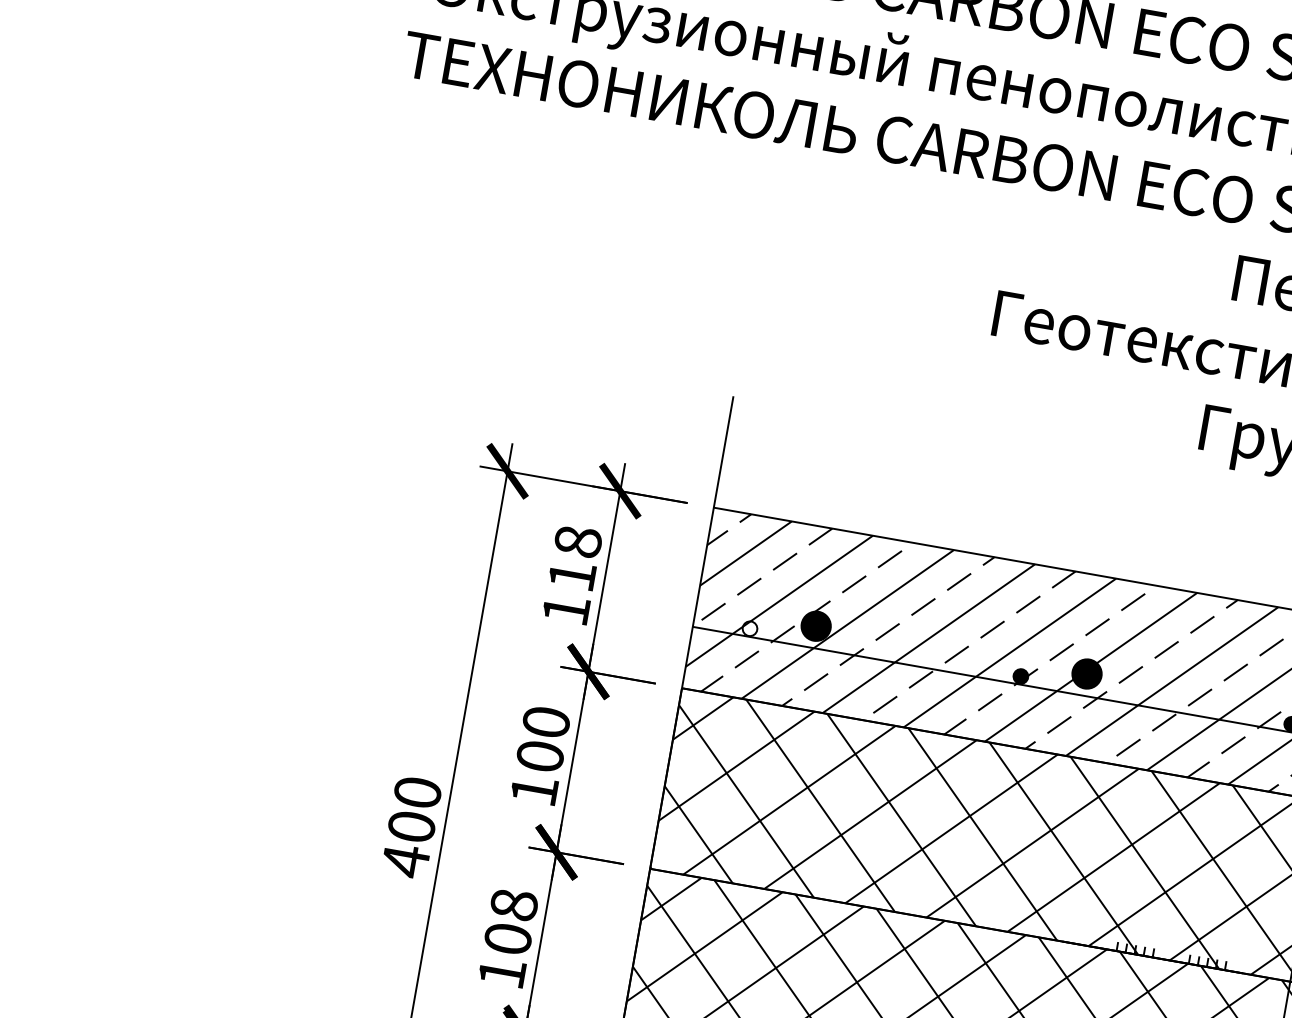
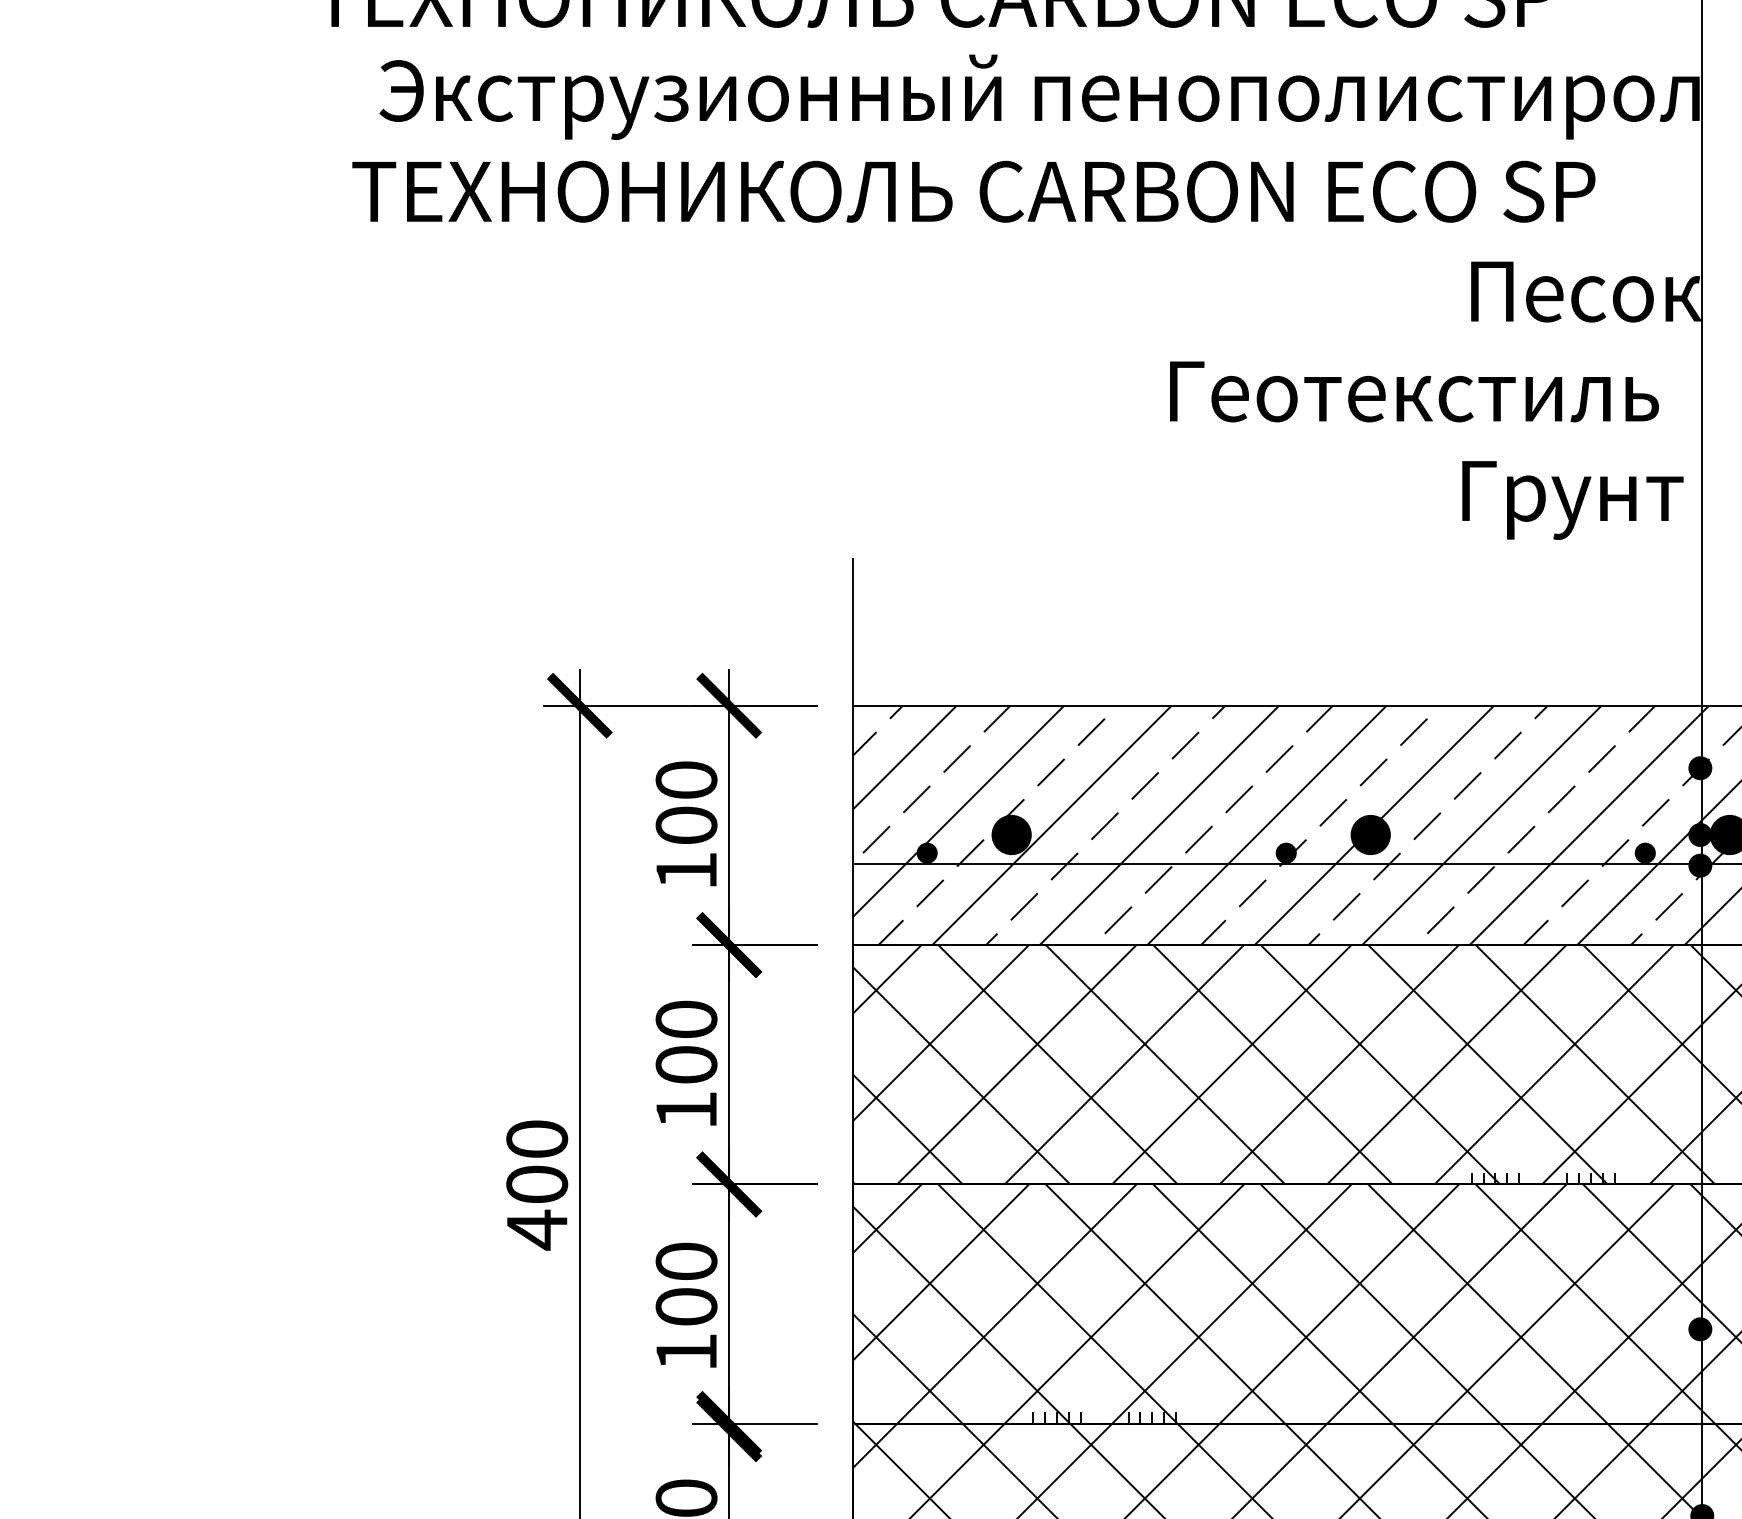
text: (575, 558) -> (686, 802), 118 -> 100
fill: (749, 628) -> (926, 852), added
text: (514, 904) -> (686, 1261), 108 -> 100

